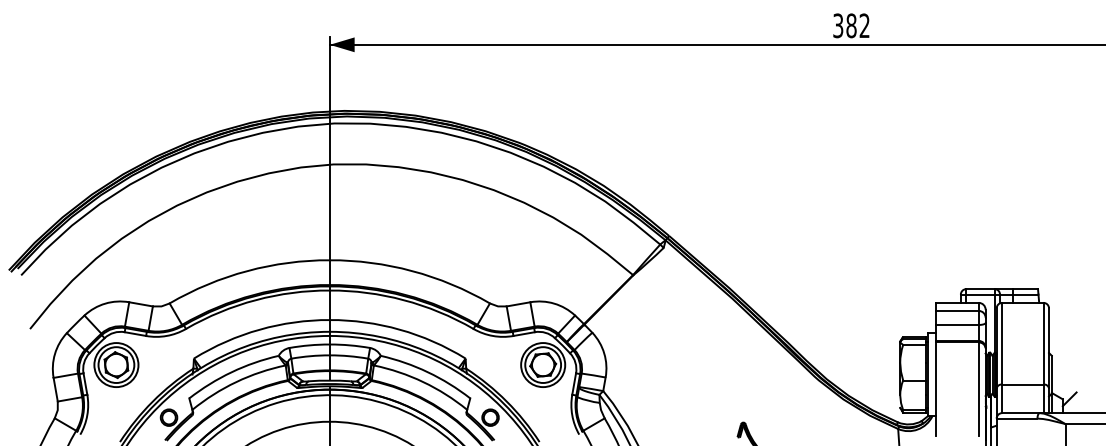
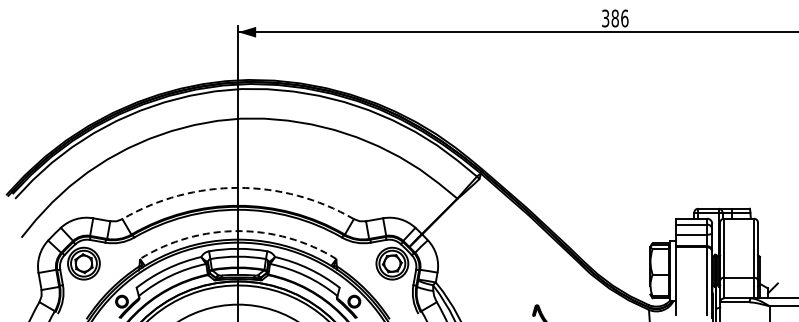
text: (864, 25) -> (624, 18), 382 -> 386
arc: (330, 259) -> (238, 187), solid -> dashed
arc: (330, 320) -> (238, 231), solid -> dashed

